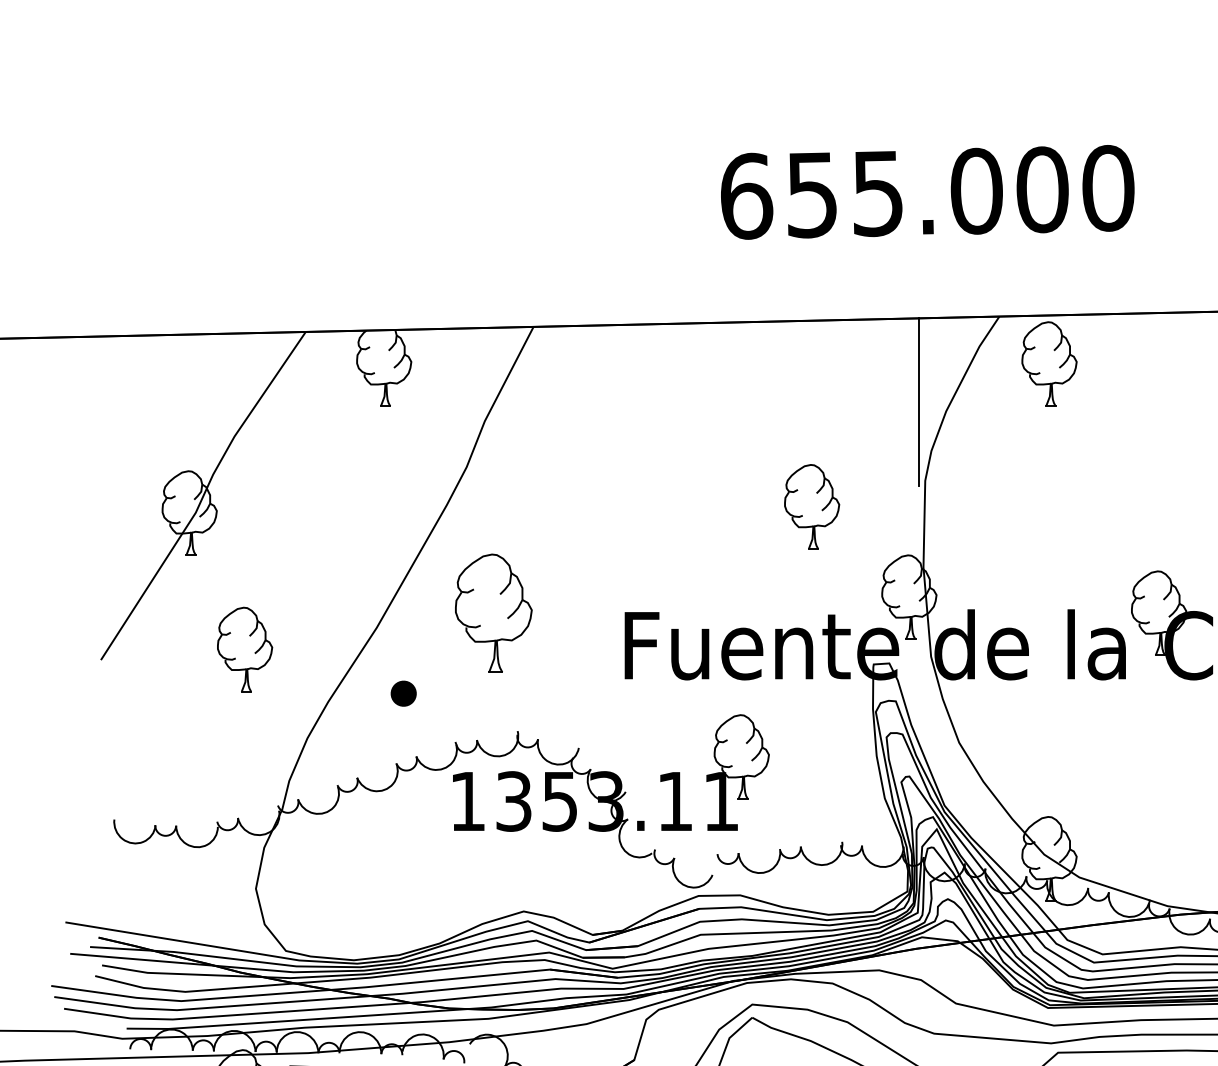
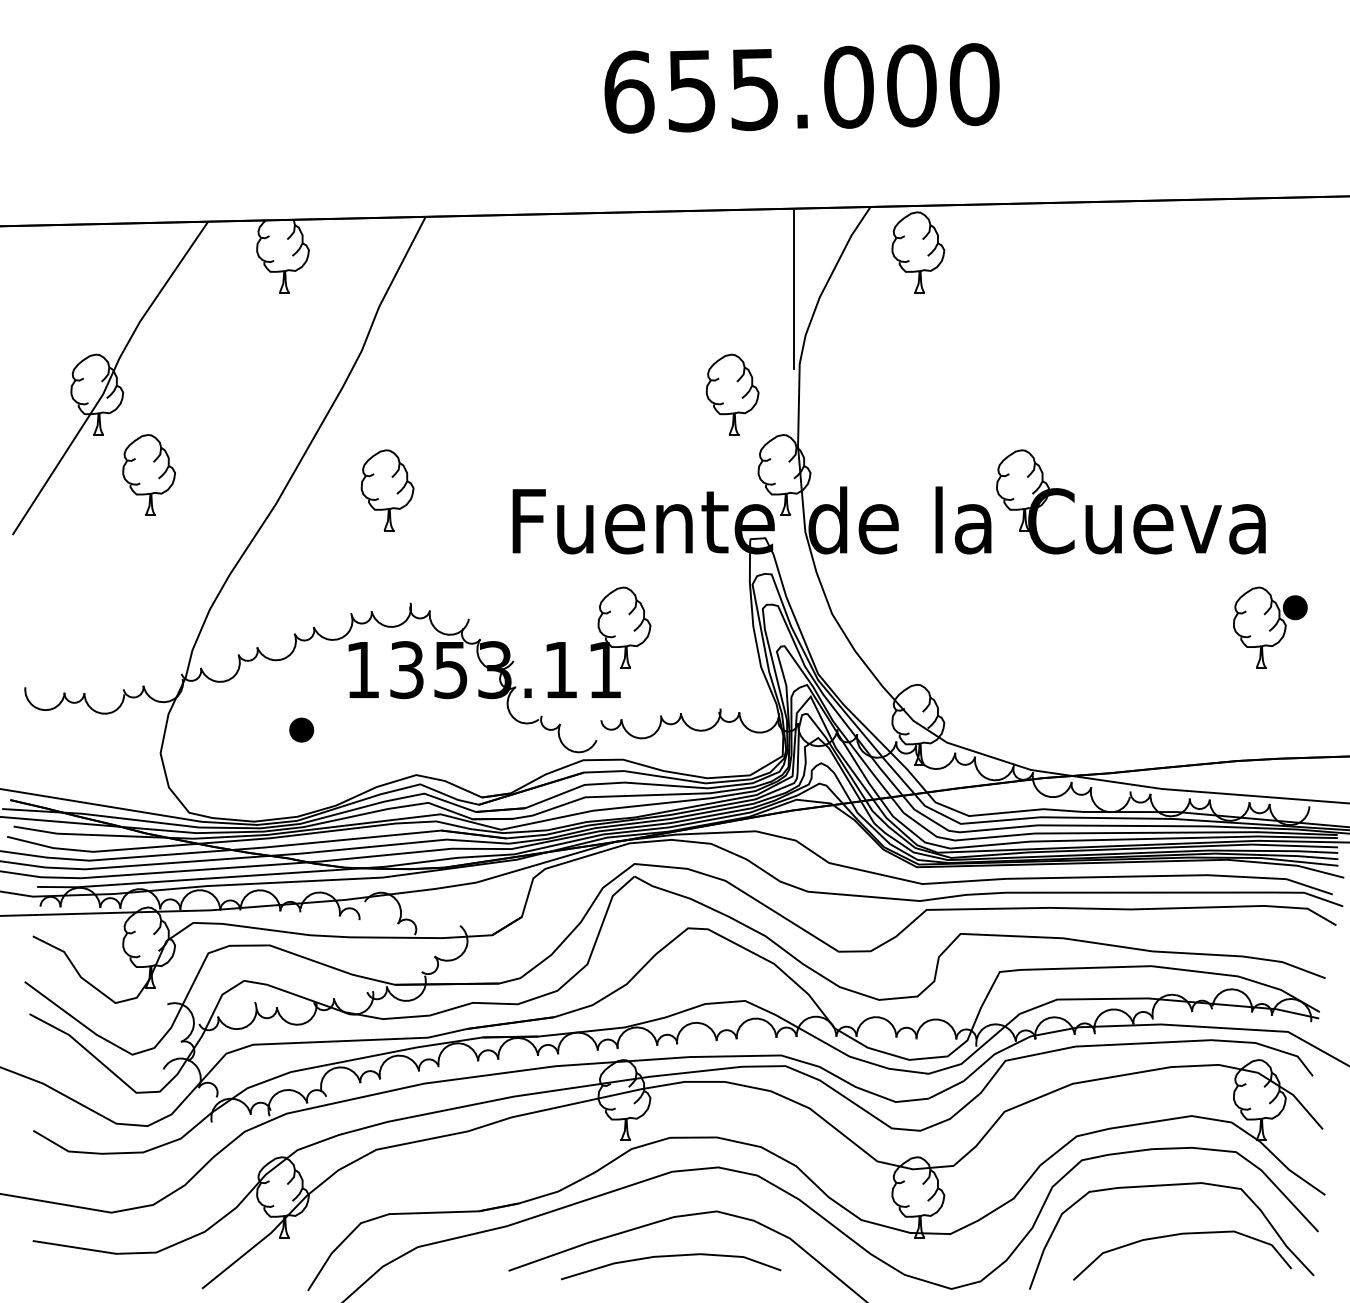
part: (811, 506) -> (732, 394), moved
part: (493, 613) -> (387, 490), size x0.71
part: (244, 649) -> (148, 474), moved
part: (403, 693) -> (301, 729), moved

